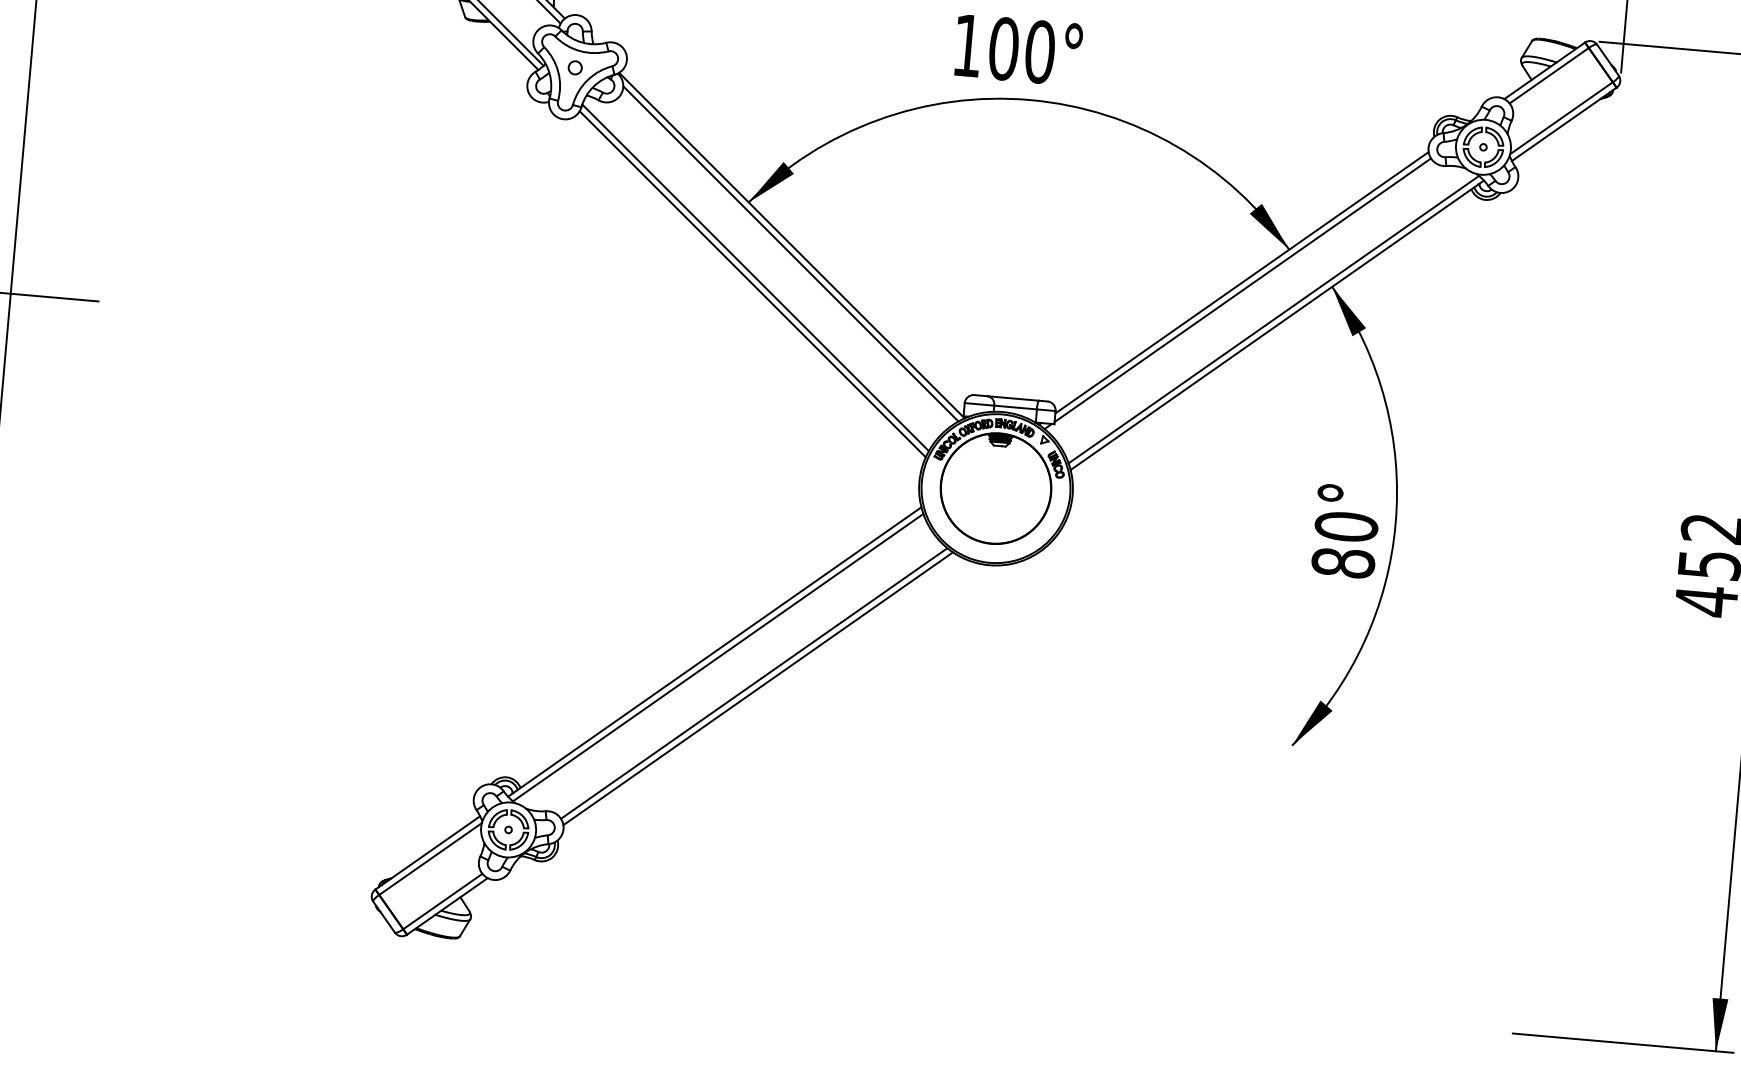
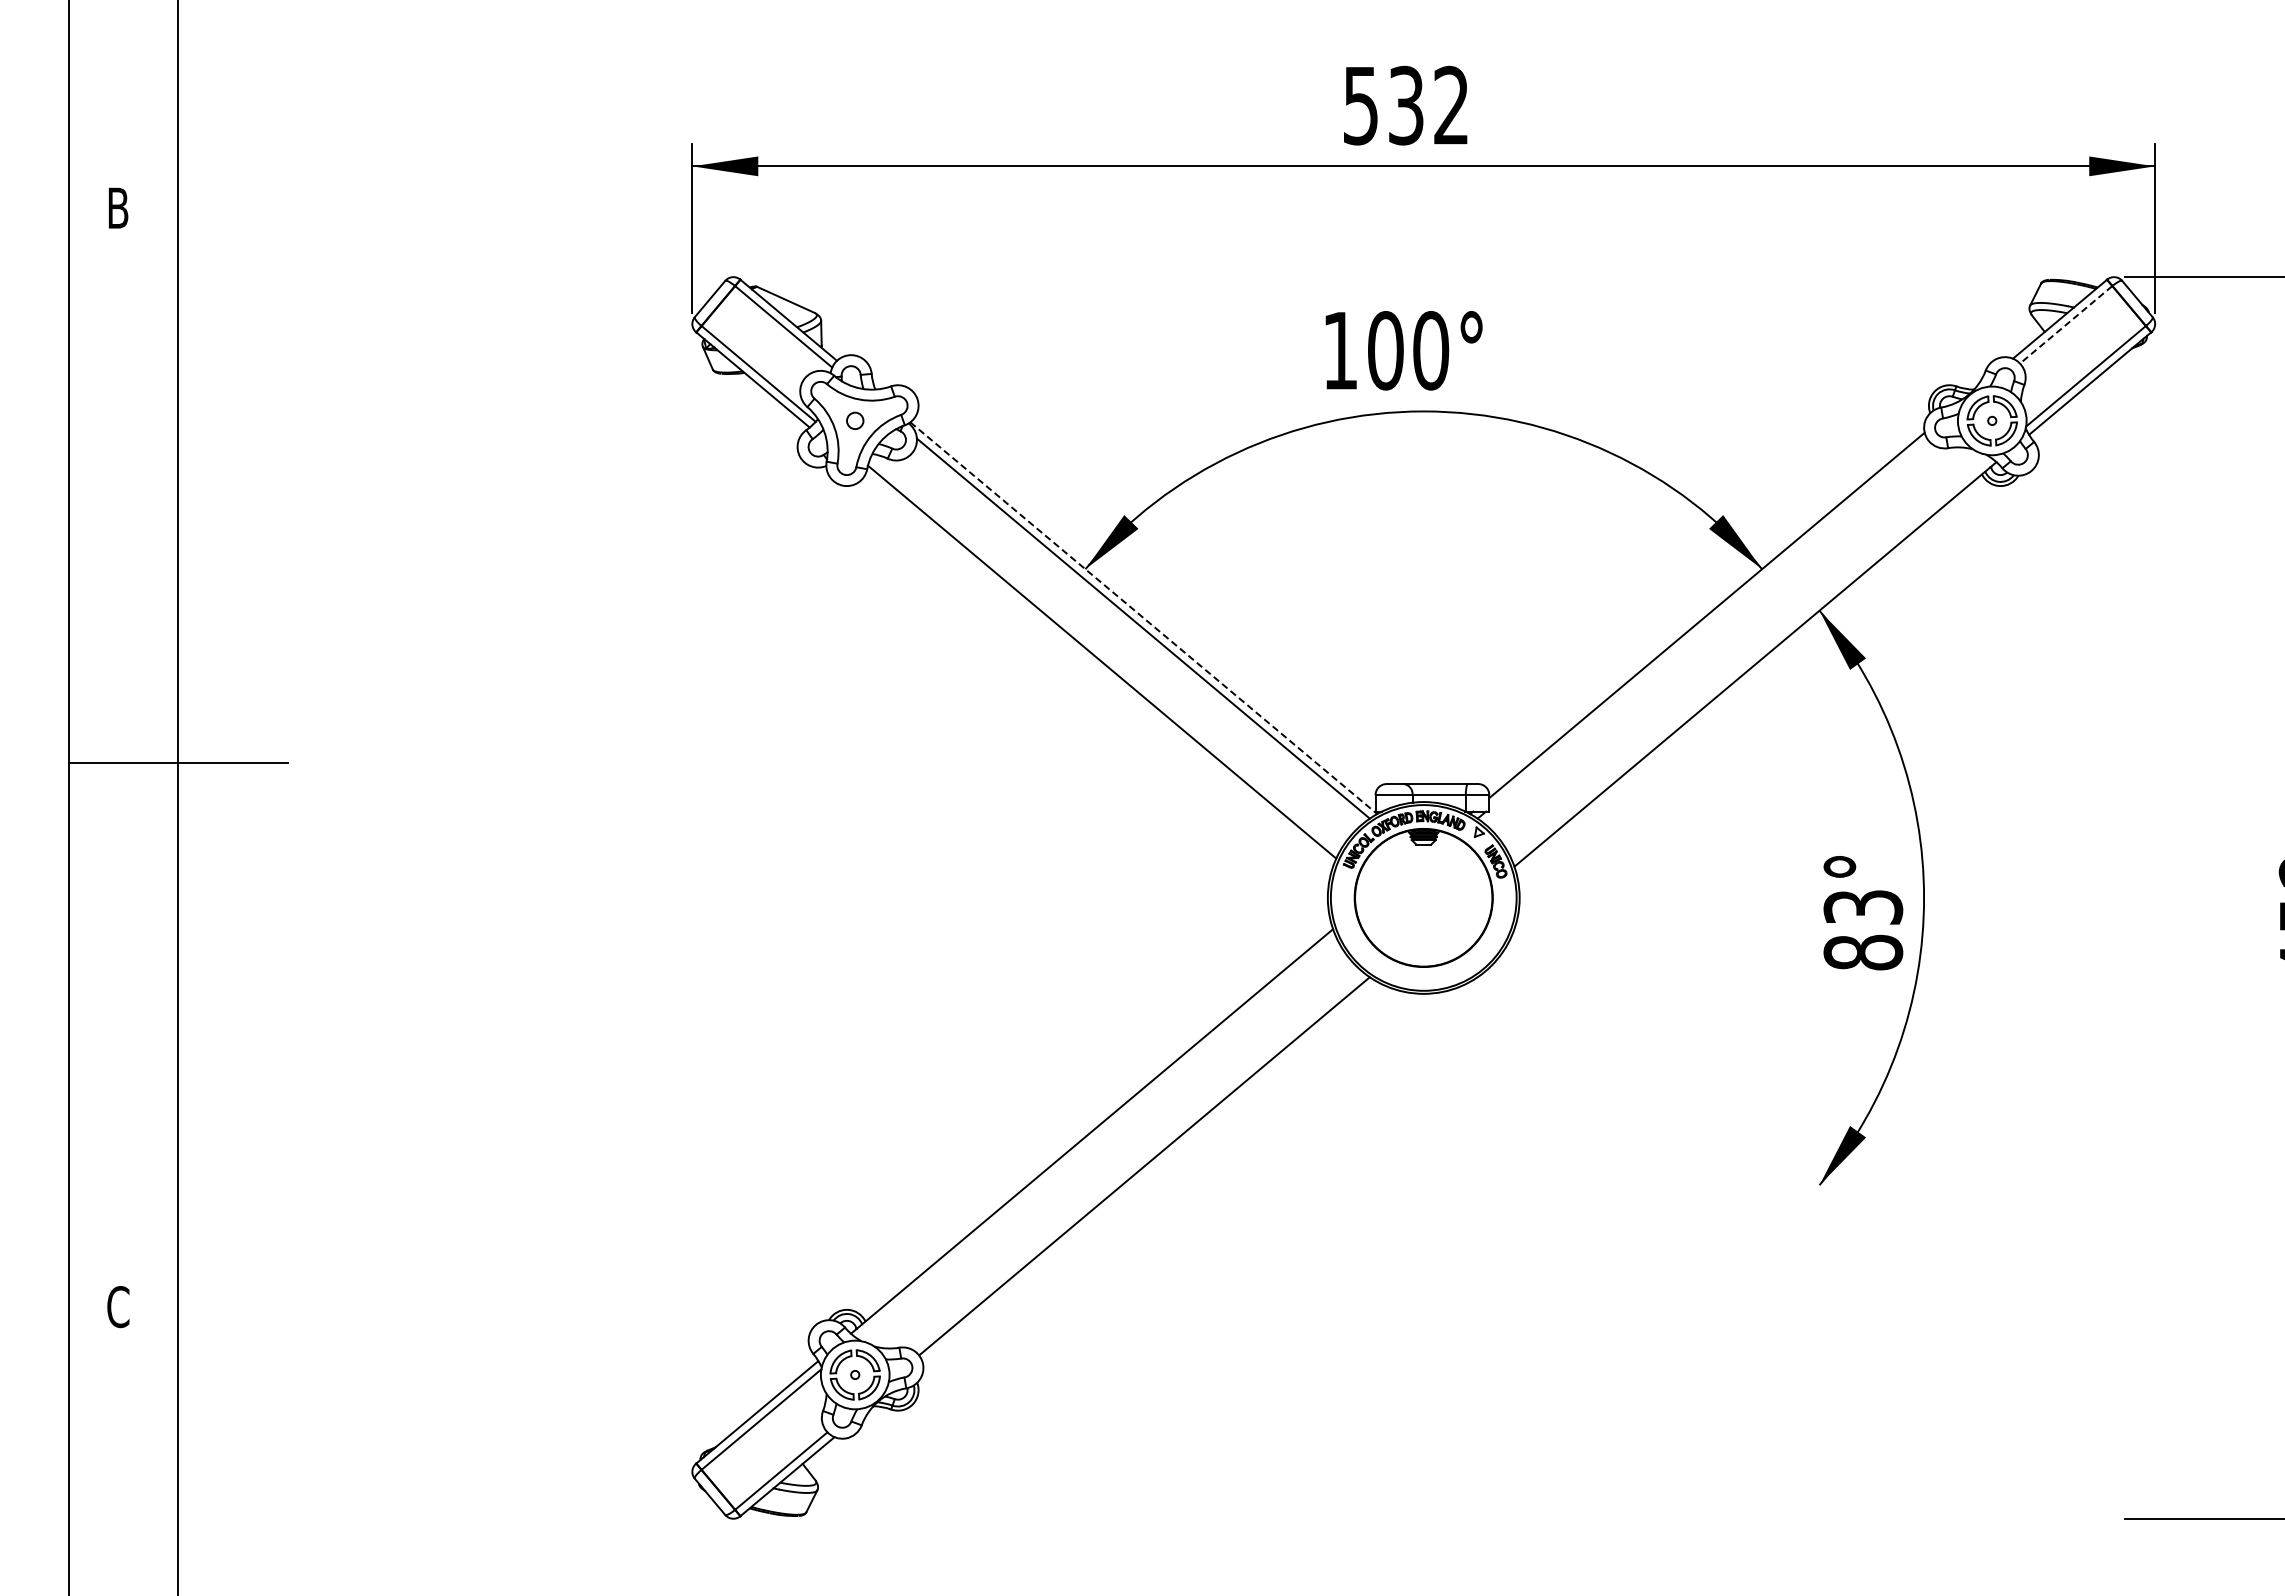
line: (1548, 76) -> (2065, 325), solid -> dashed
line: (791, 245) -> (1143, 618), solid -> dashed
line: (752, 284) -> (1099, 670), removed
line: (1242, 290) -> (1708, 624), removed
line: (1273, 319) -> (1750, 657), removed
text: (1346, 527) -> (1863, 907), 80° -> 83°
line: (717, 657) -> (1096, 1137), removed
line: (757, 688) -> (1149, 1172), removed

